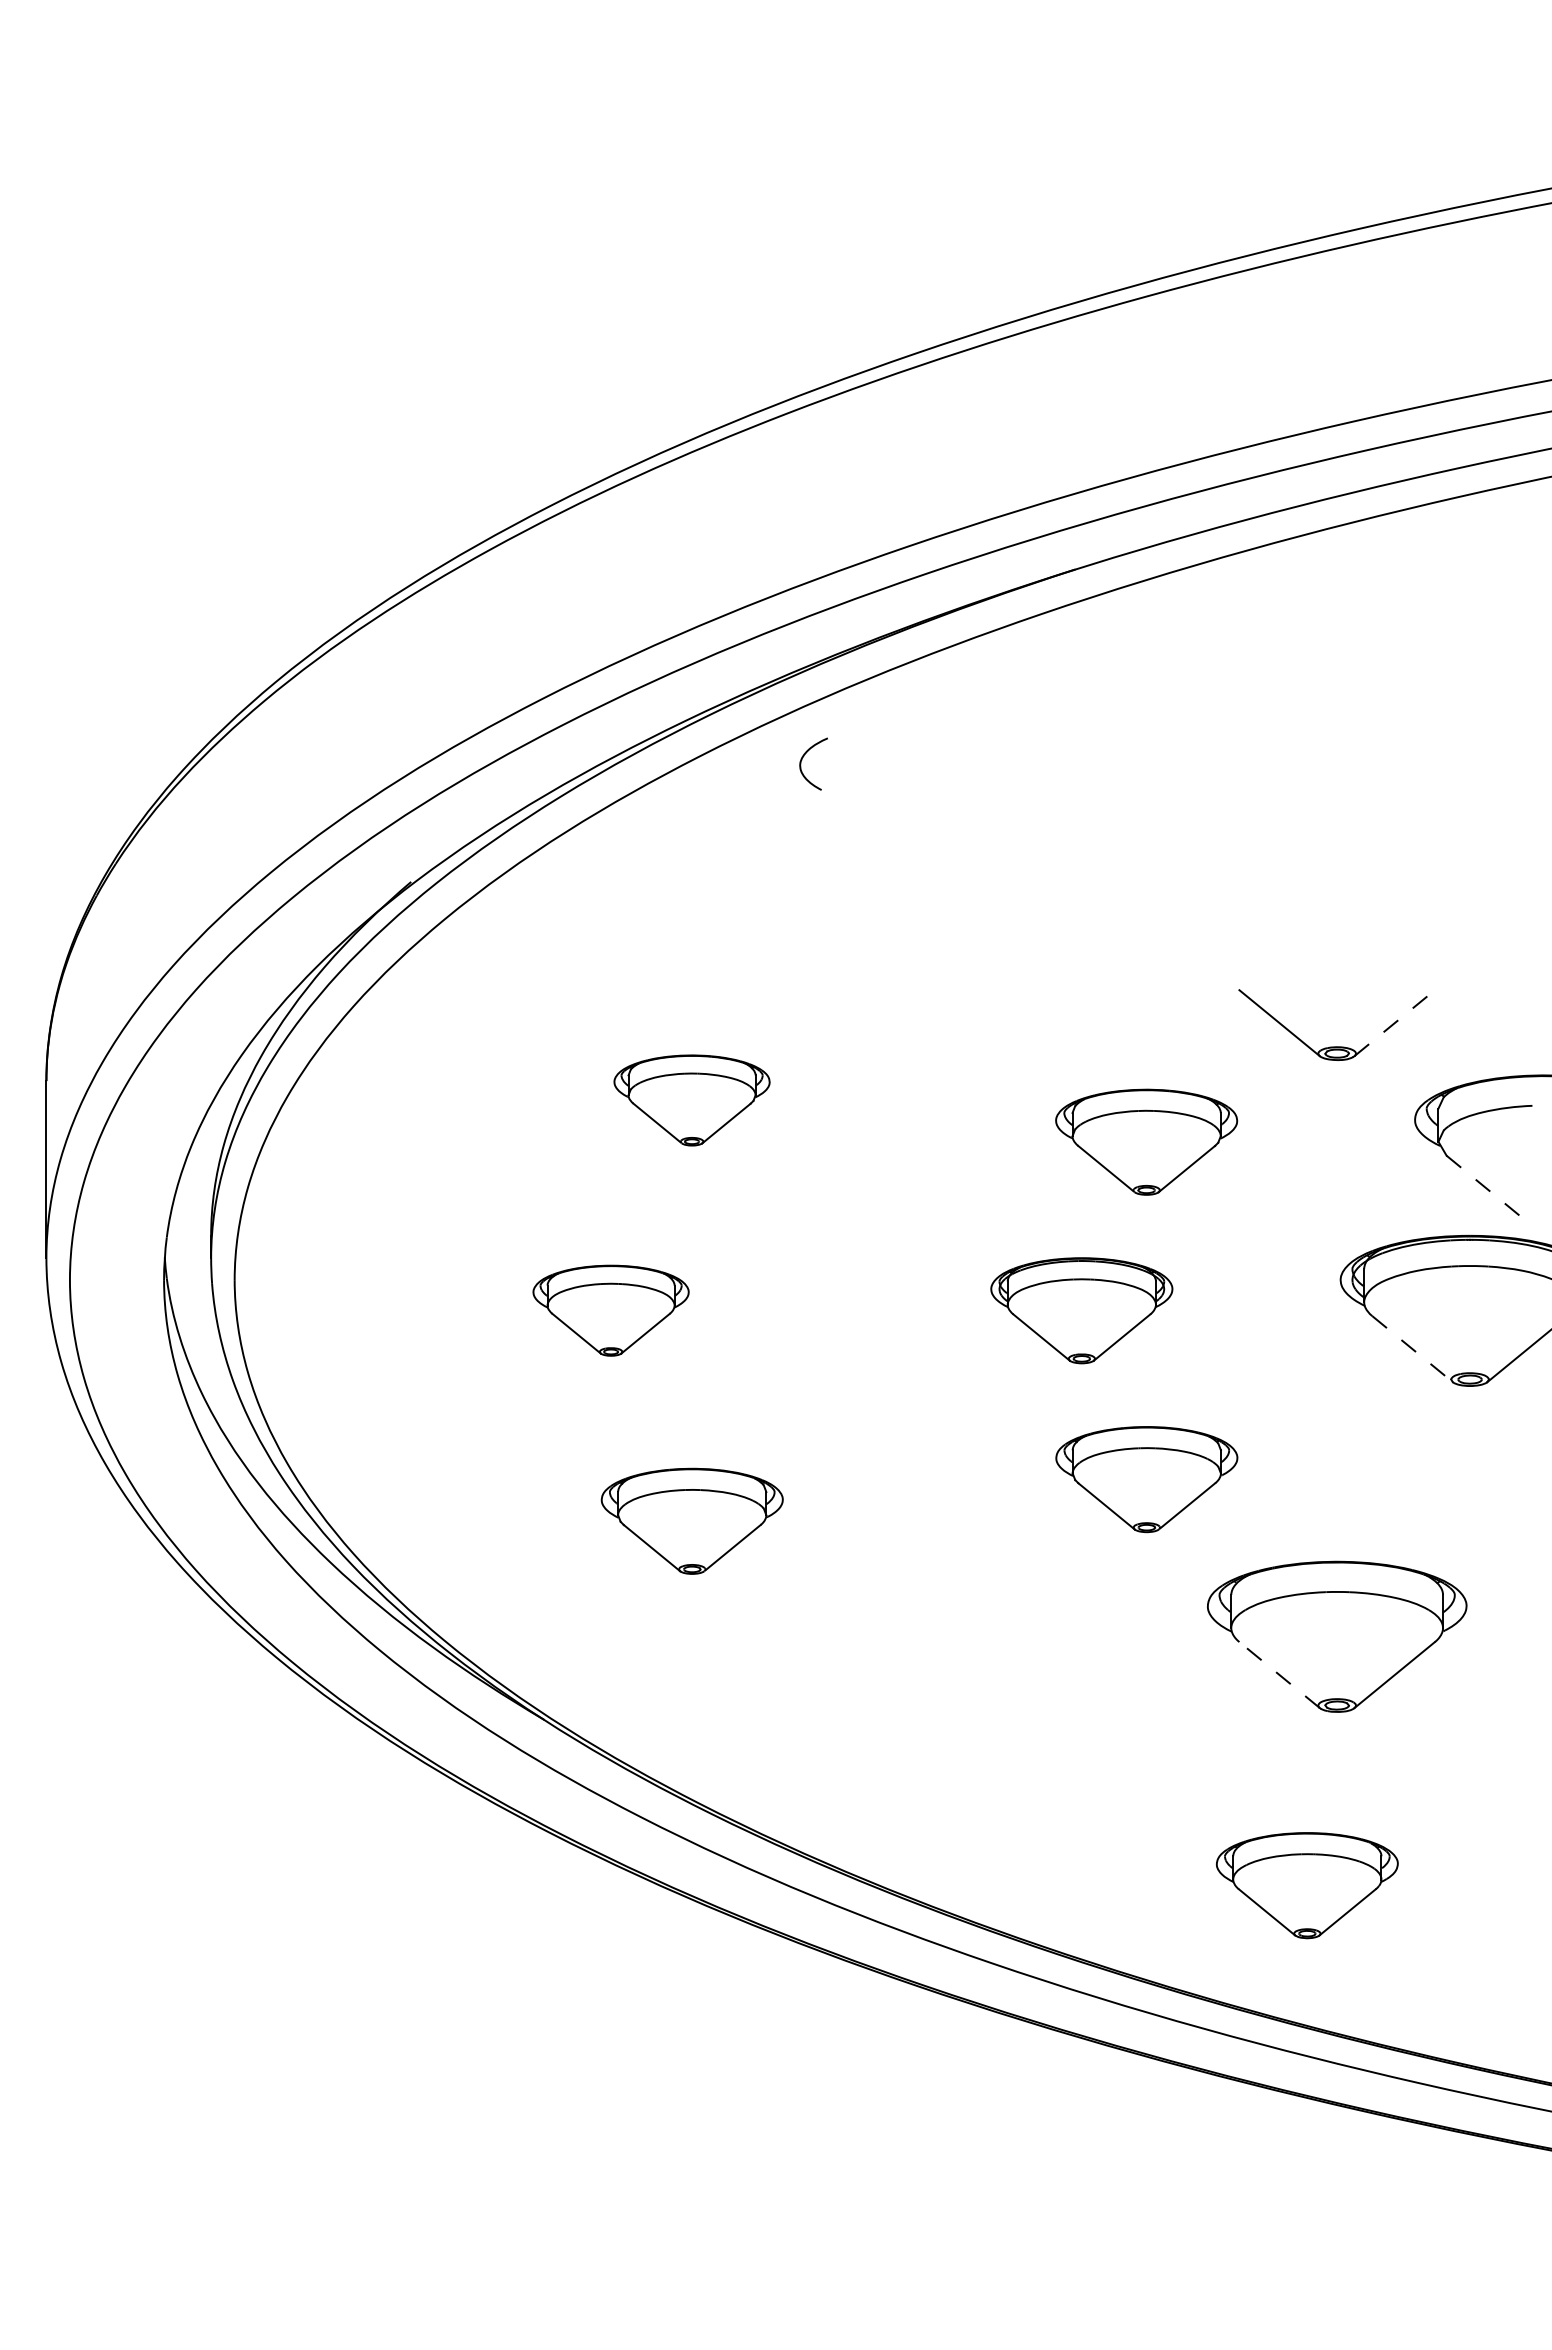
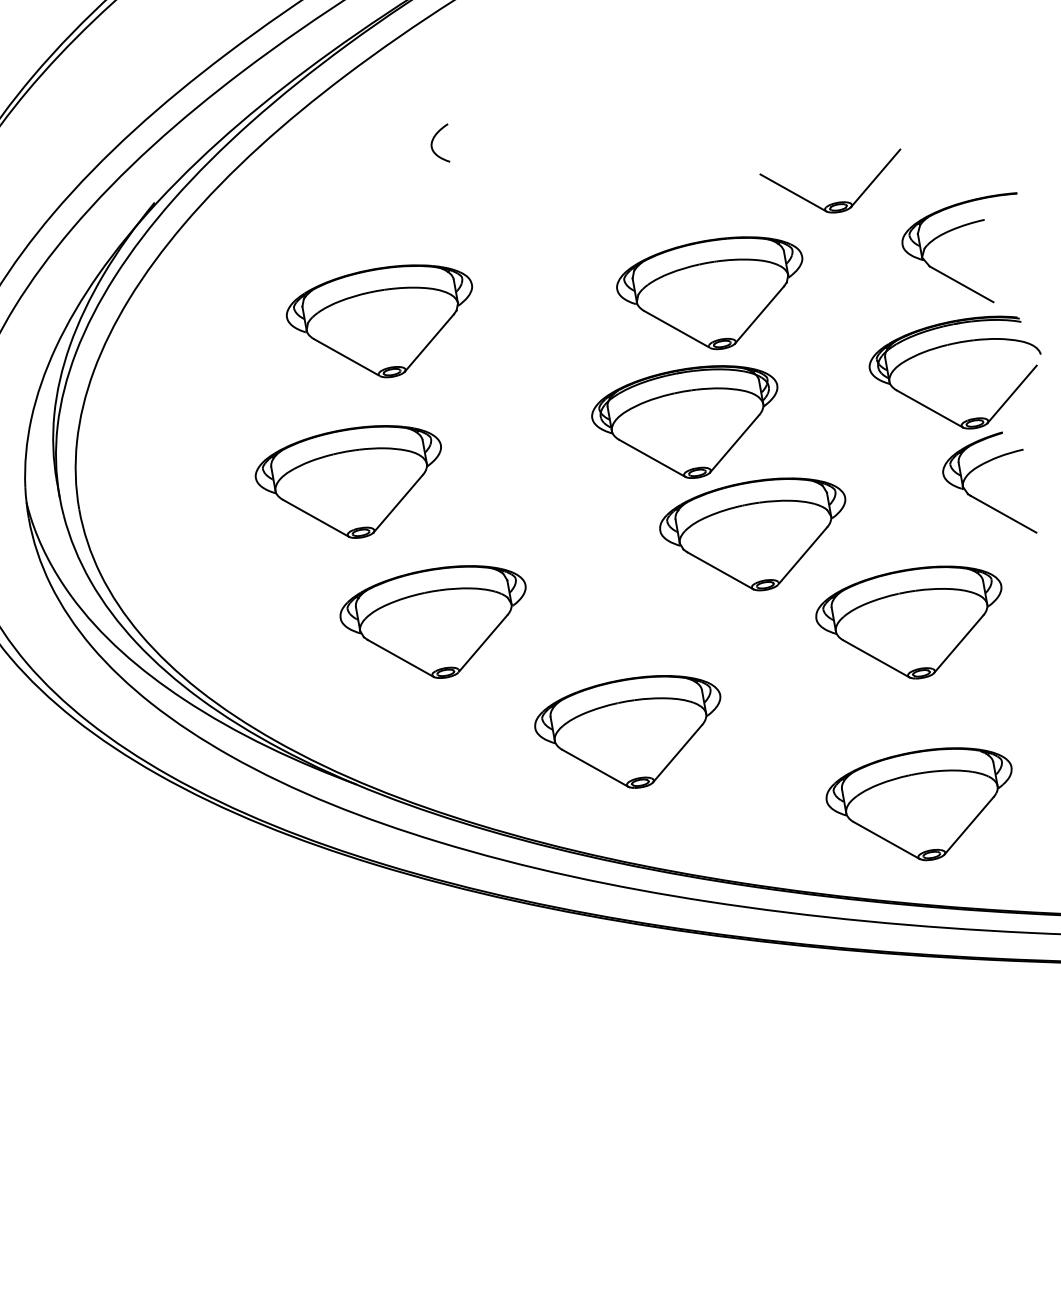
curve: (804, 756) -> (433, 140), moved
line: (1394, 1023) -> (875, 178), dashed -> solid
part: (691, 1100) -> (382, 323), size x1.67
part: (1146, 1142) -> (713, 295), size x1.43
line: (1485, 1187) -> (961, 284), dashed -> solid
part: (610, 1310) -> (351, 483), size x1.67
part: (1081, 1310) -> (688, 423), size x1.43
line: (1412, 1349) -> (929, 409), dashed -> solid
part: (1146, 1479) -> (756, 536), size x1.43
part: (1459, 1485) -> (980, 500), added
part: (692, 1521) -> (437, 623), size x1.43
line: (1279, 1675) -> (876, 659), dashed -> solid
part: (929, 1717) -> (631, 733), added
part: (1307, 1885) -> (923, 805), size x1.43

